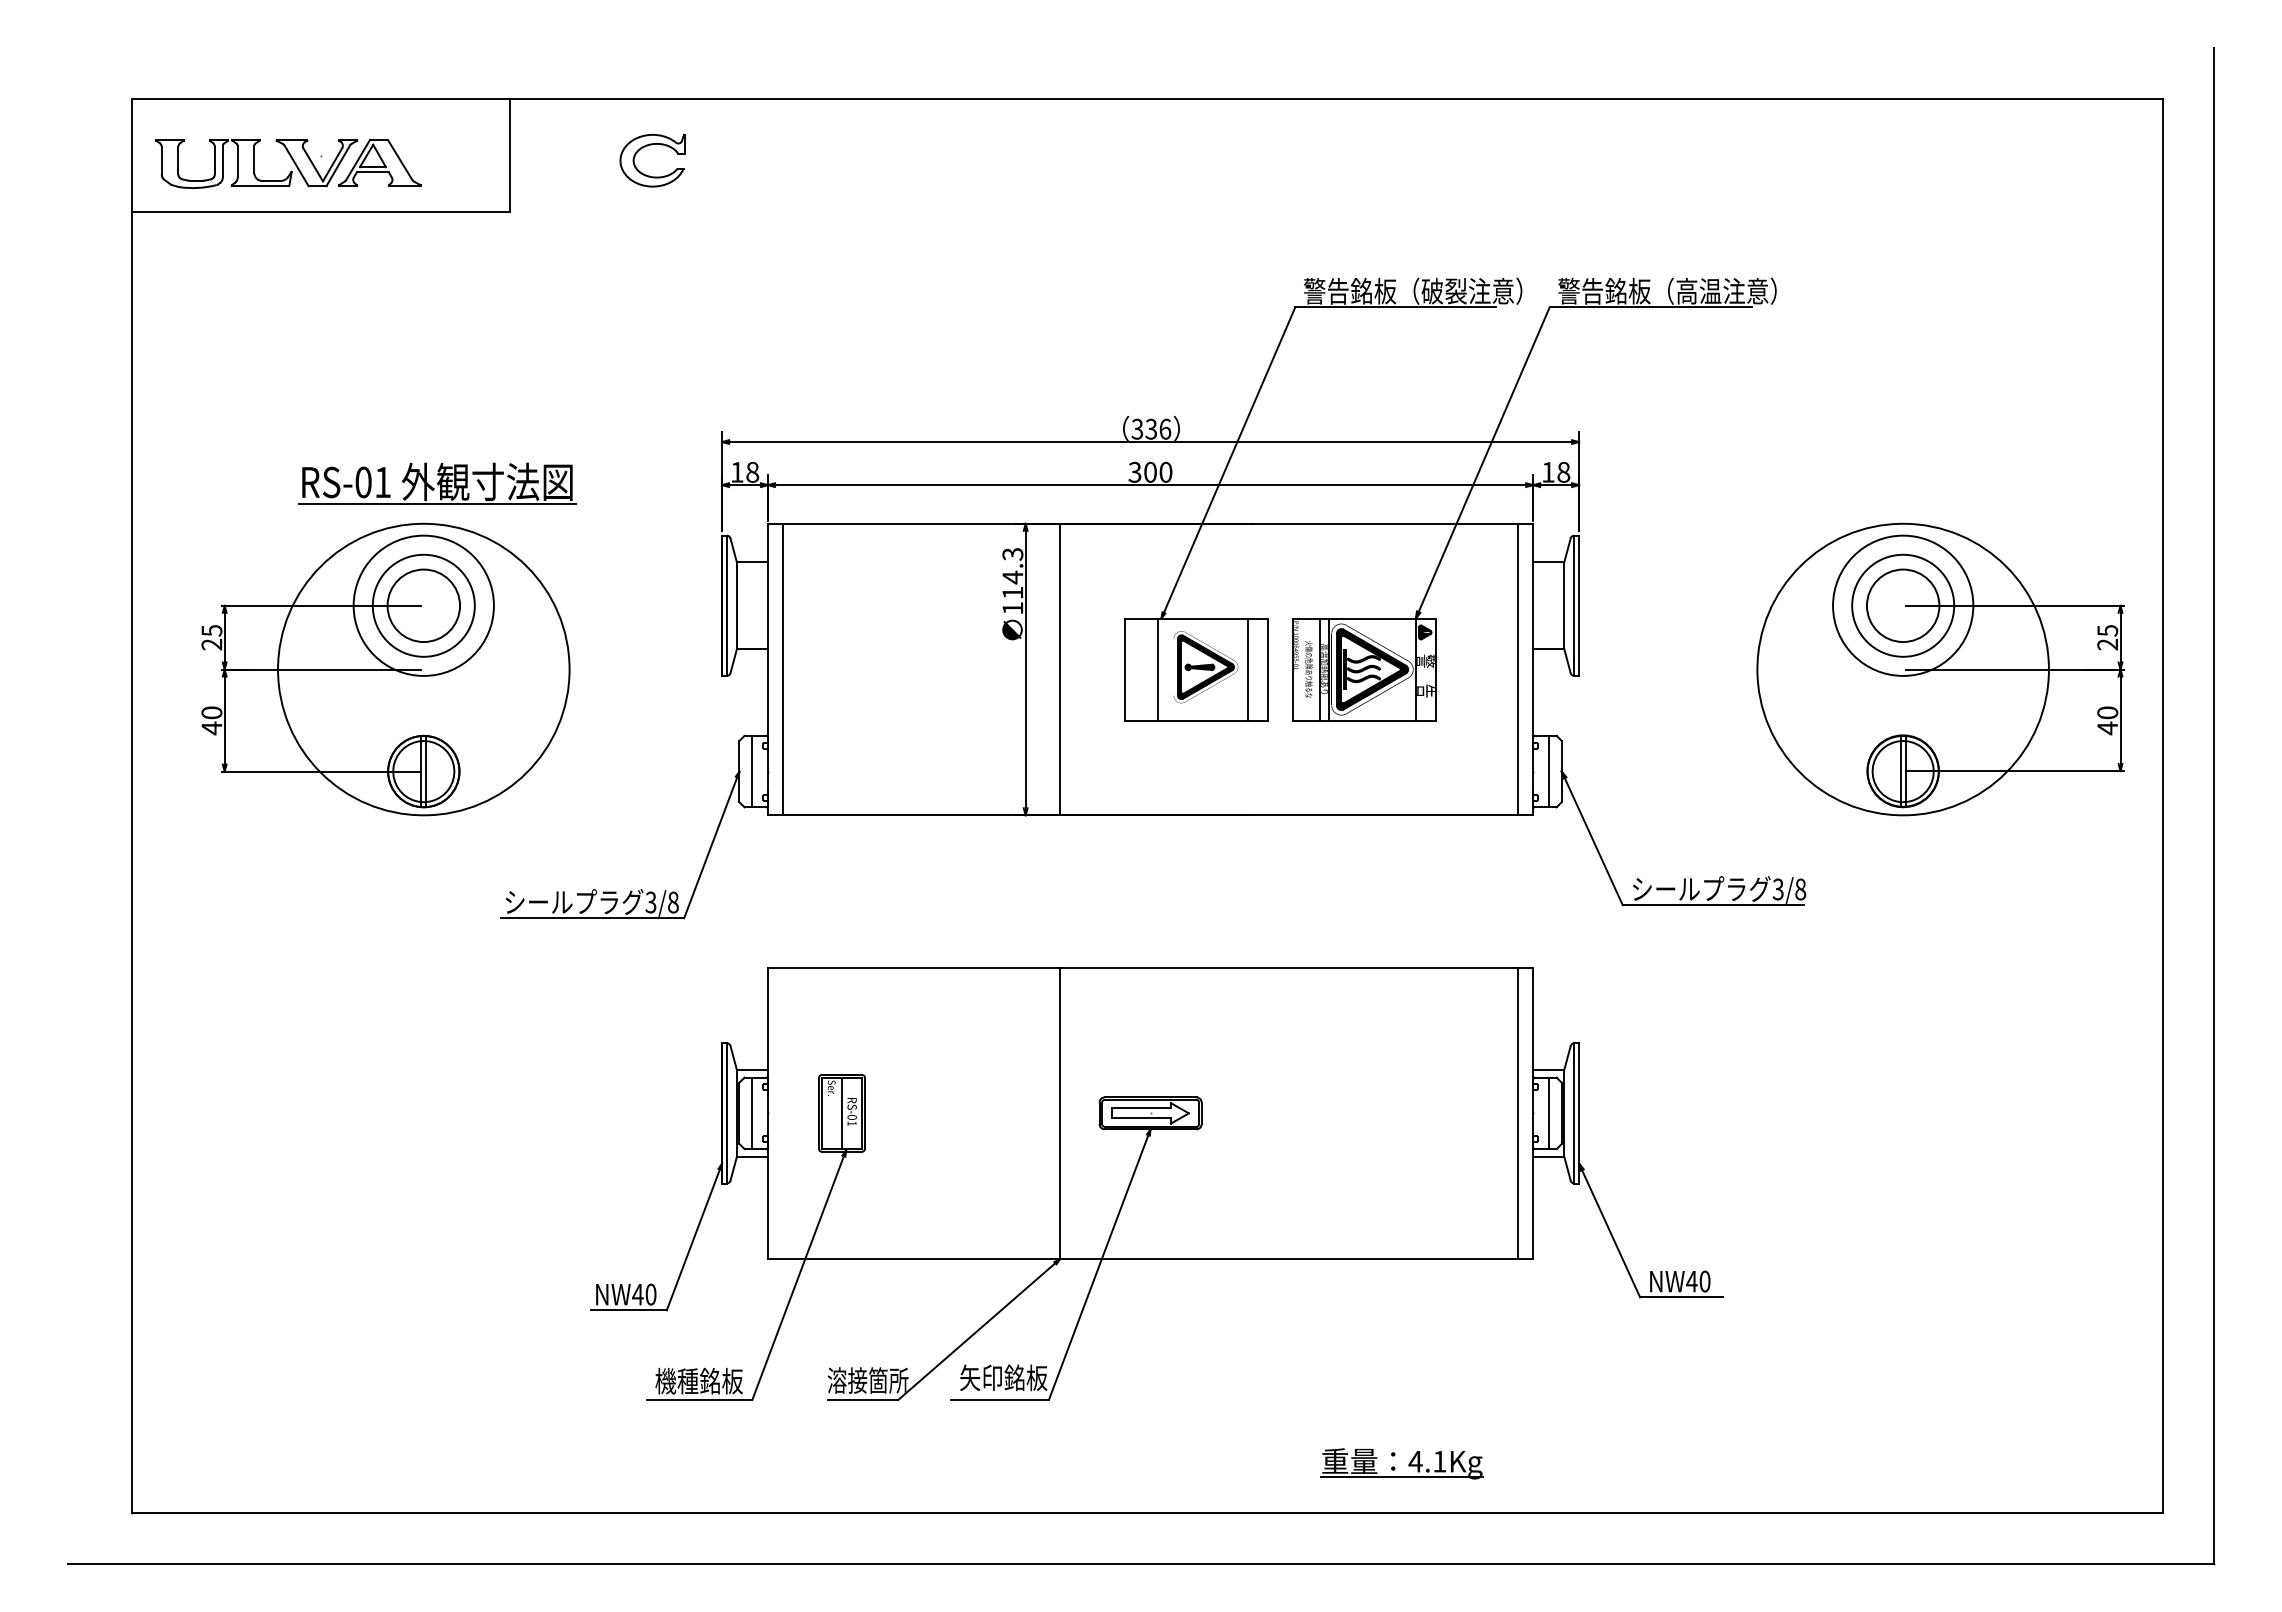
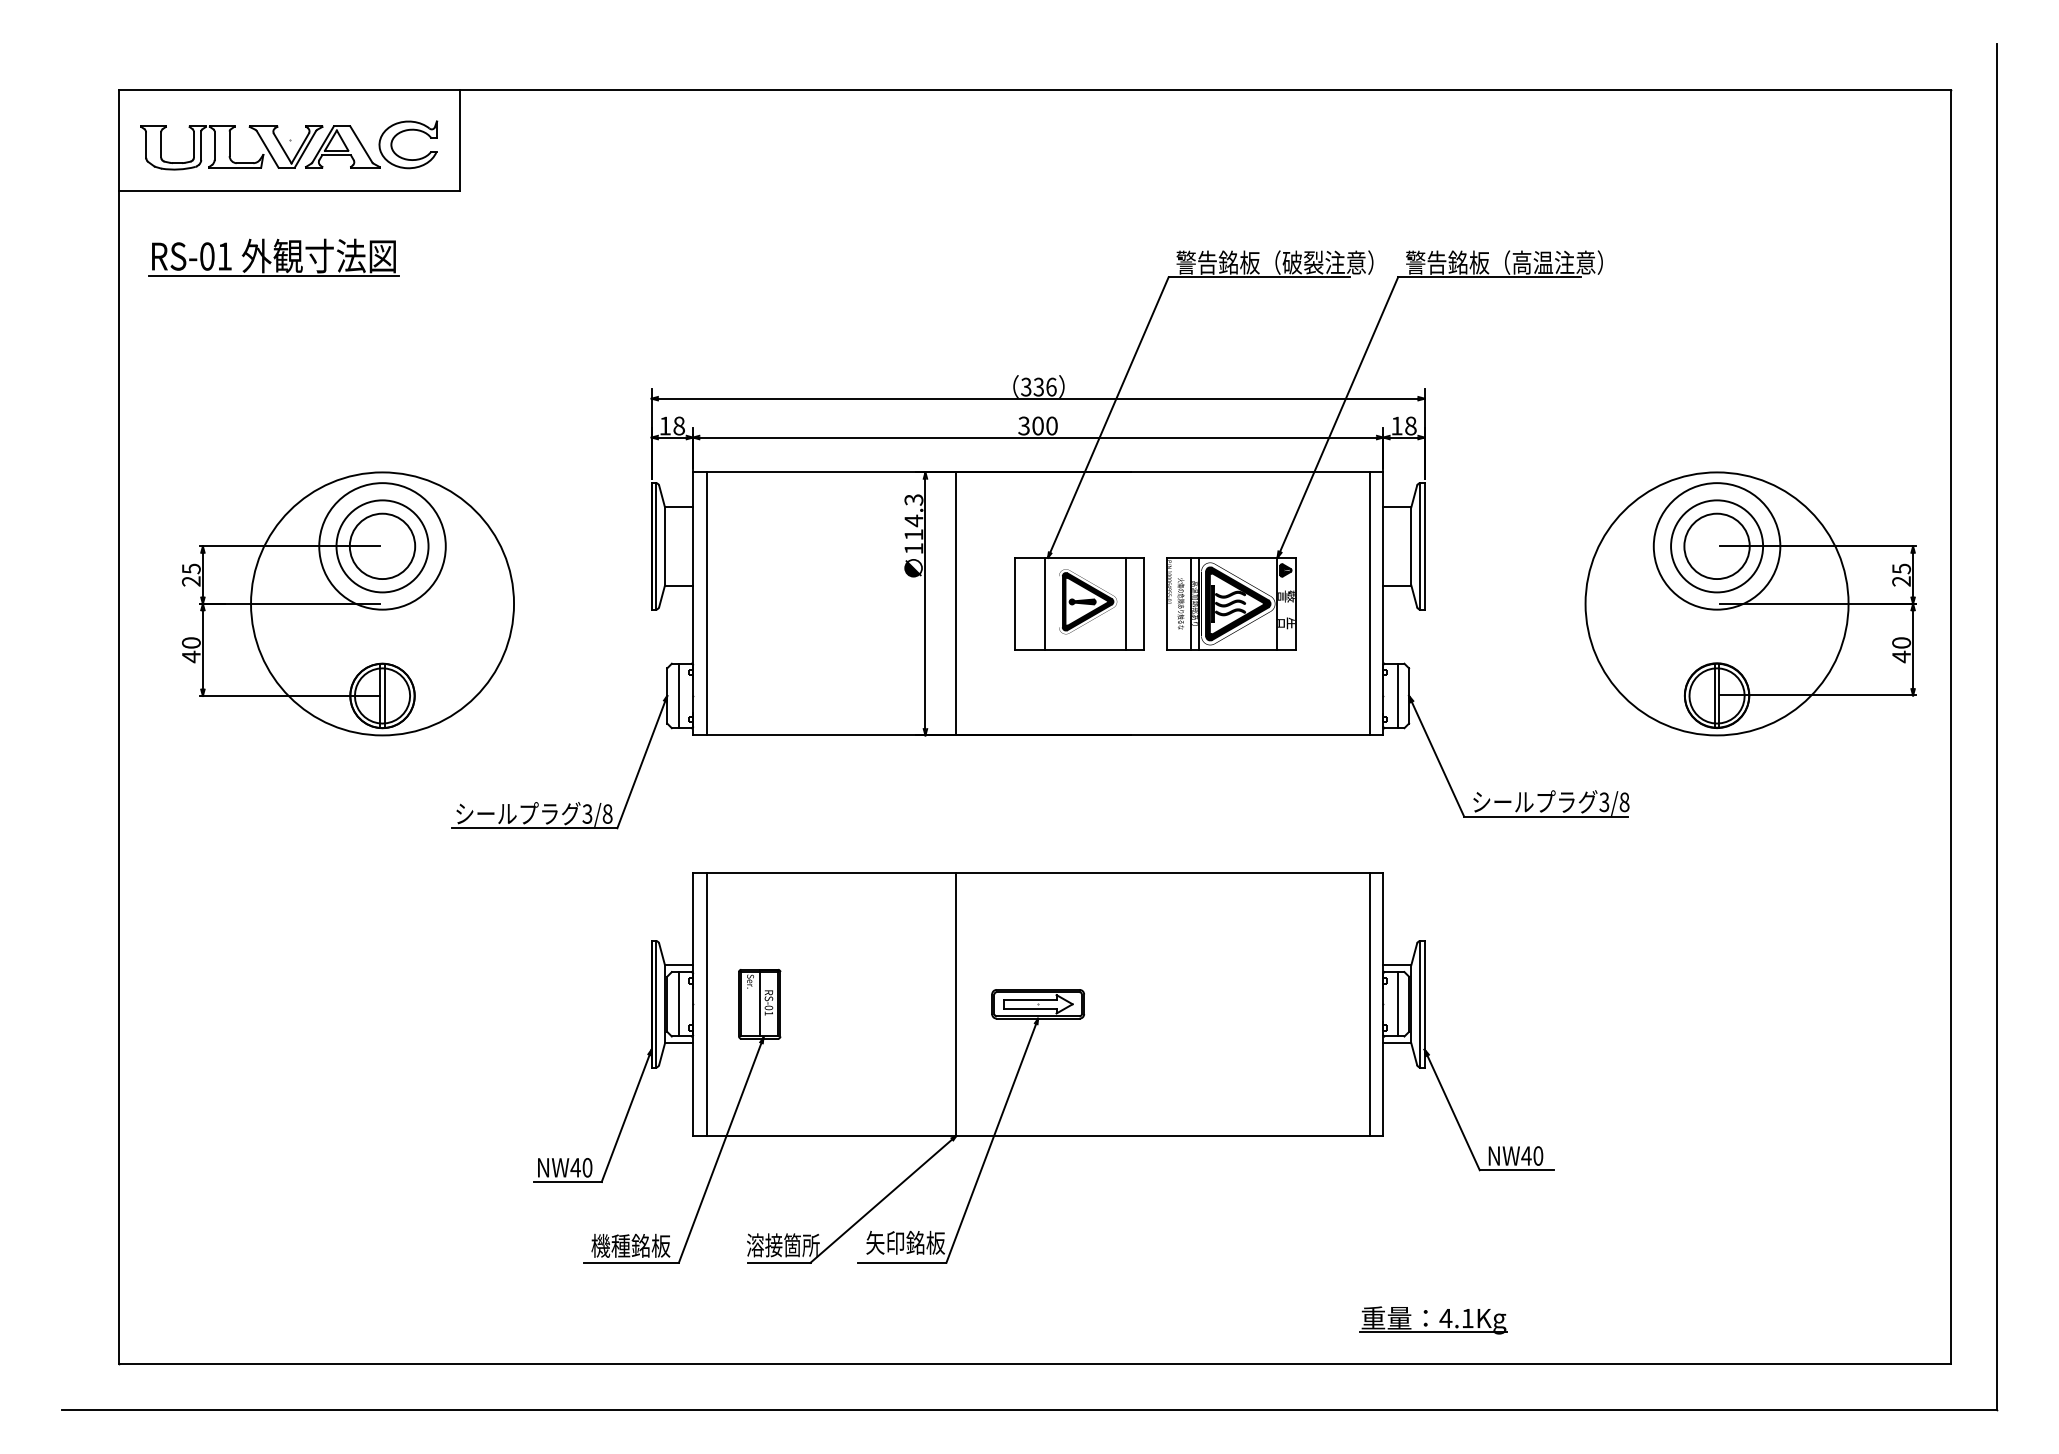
part: (645, 147) -> (402, 132), moved
part: (437, 483) -> (273, 257), moved
line: (783, 1113) -> (706, 1004), added
part: (1408, 1464) -> (1439, 1321), moved

